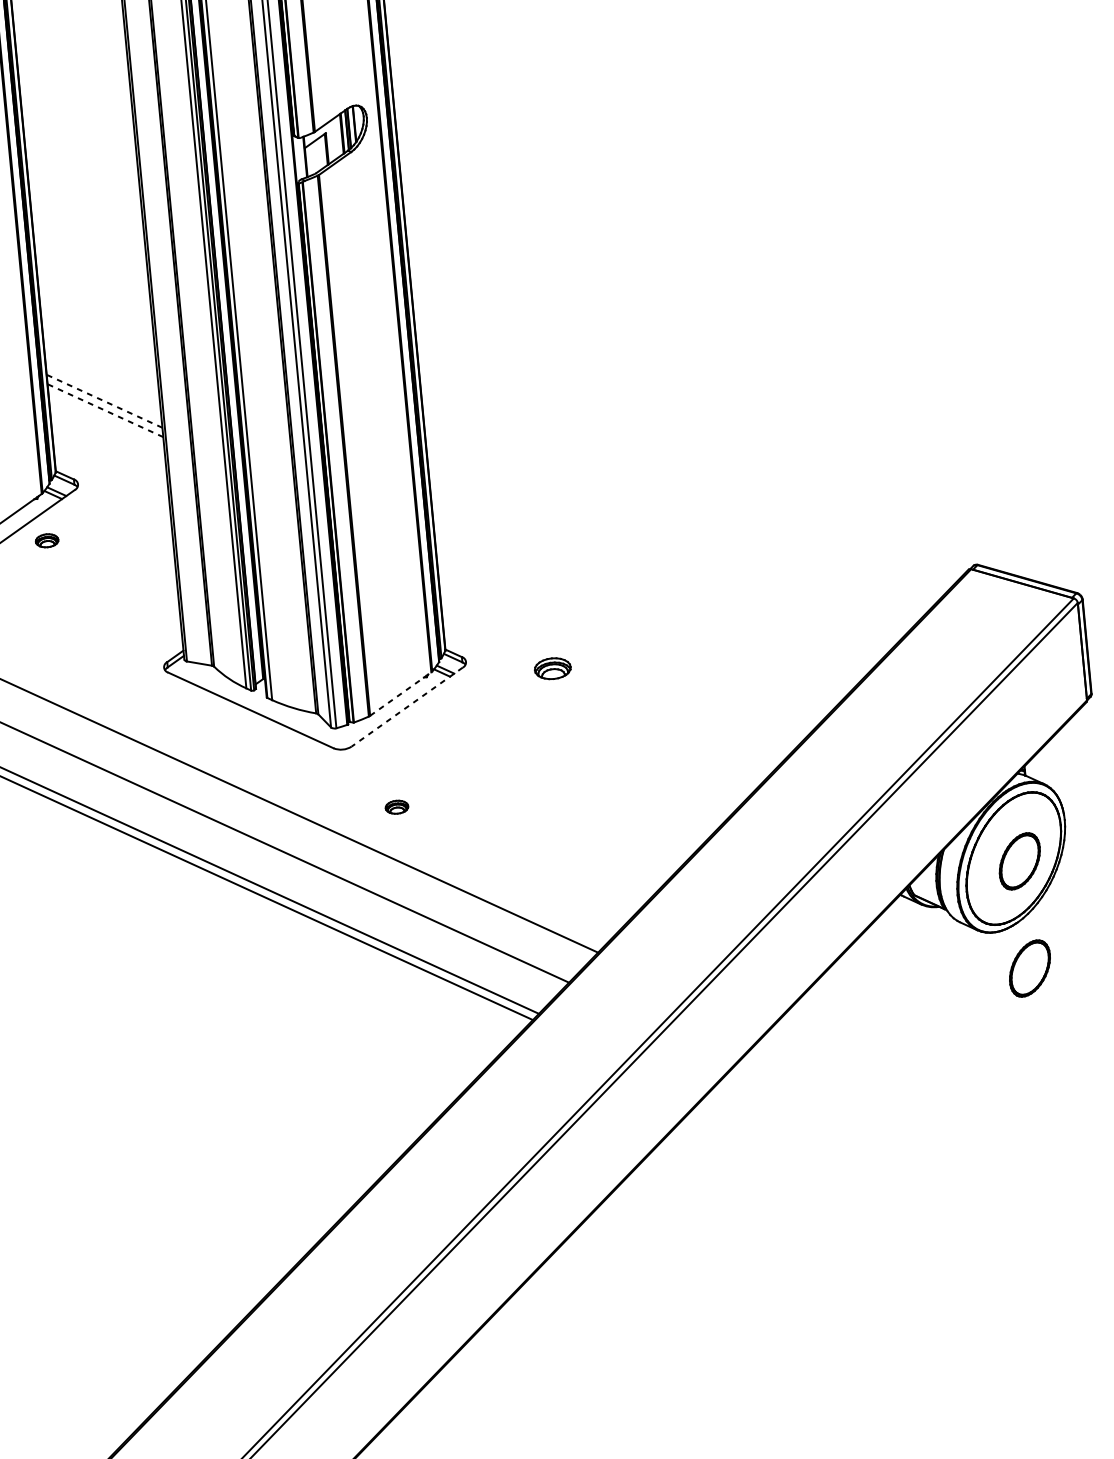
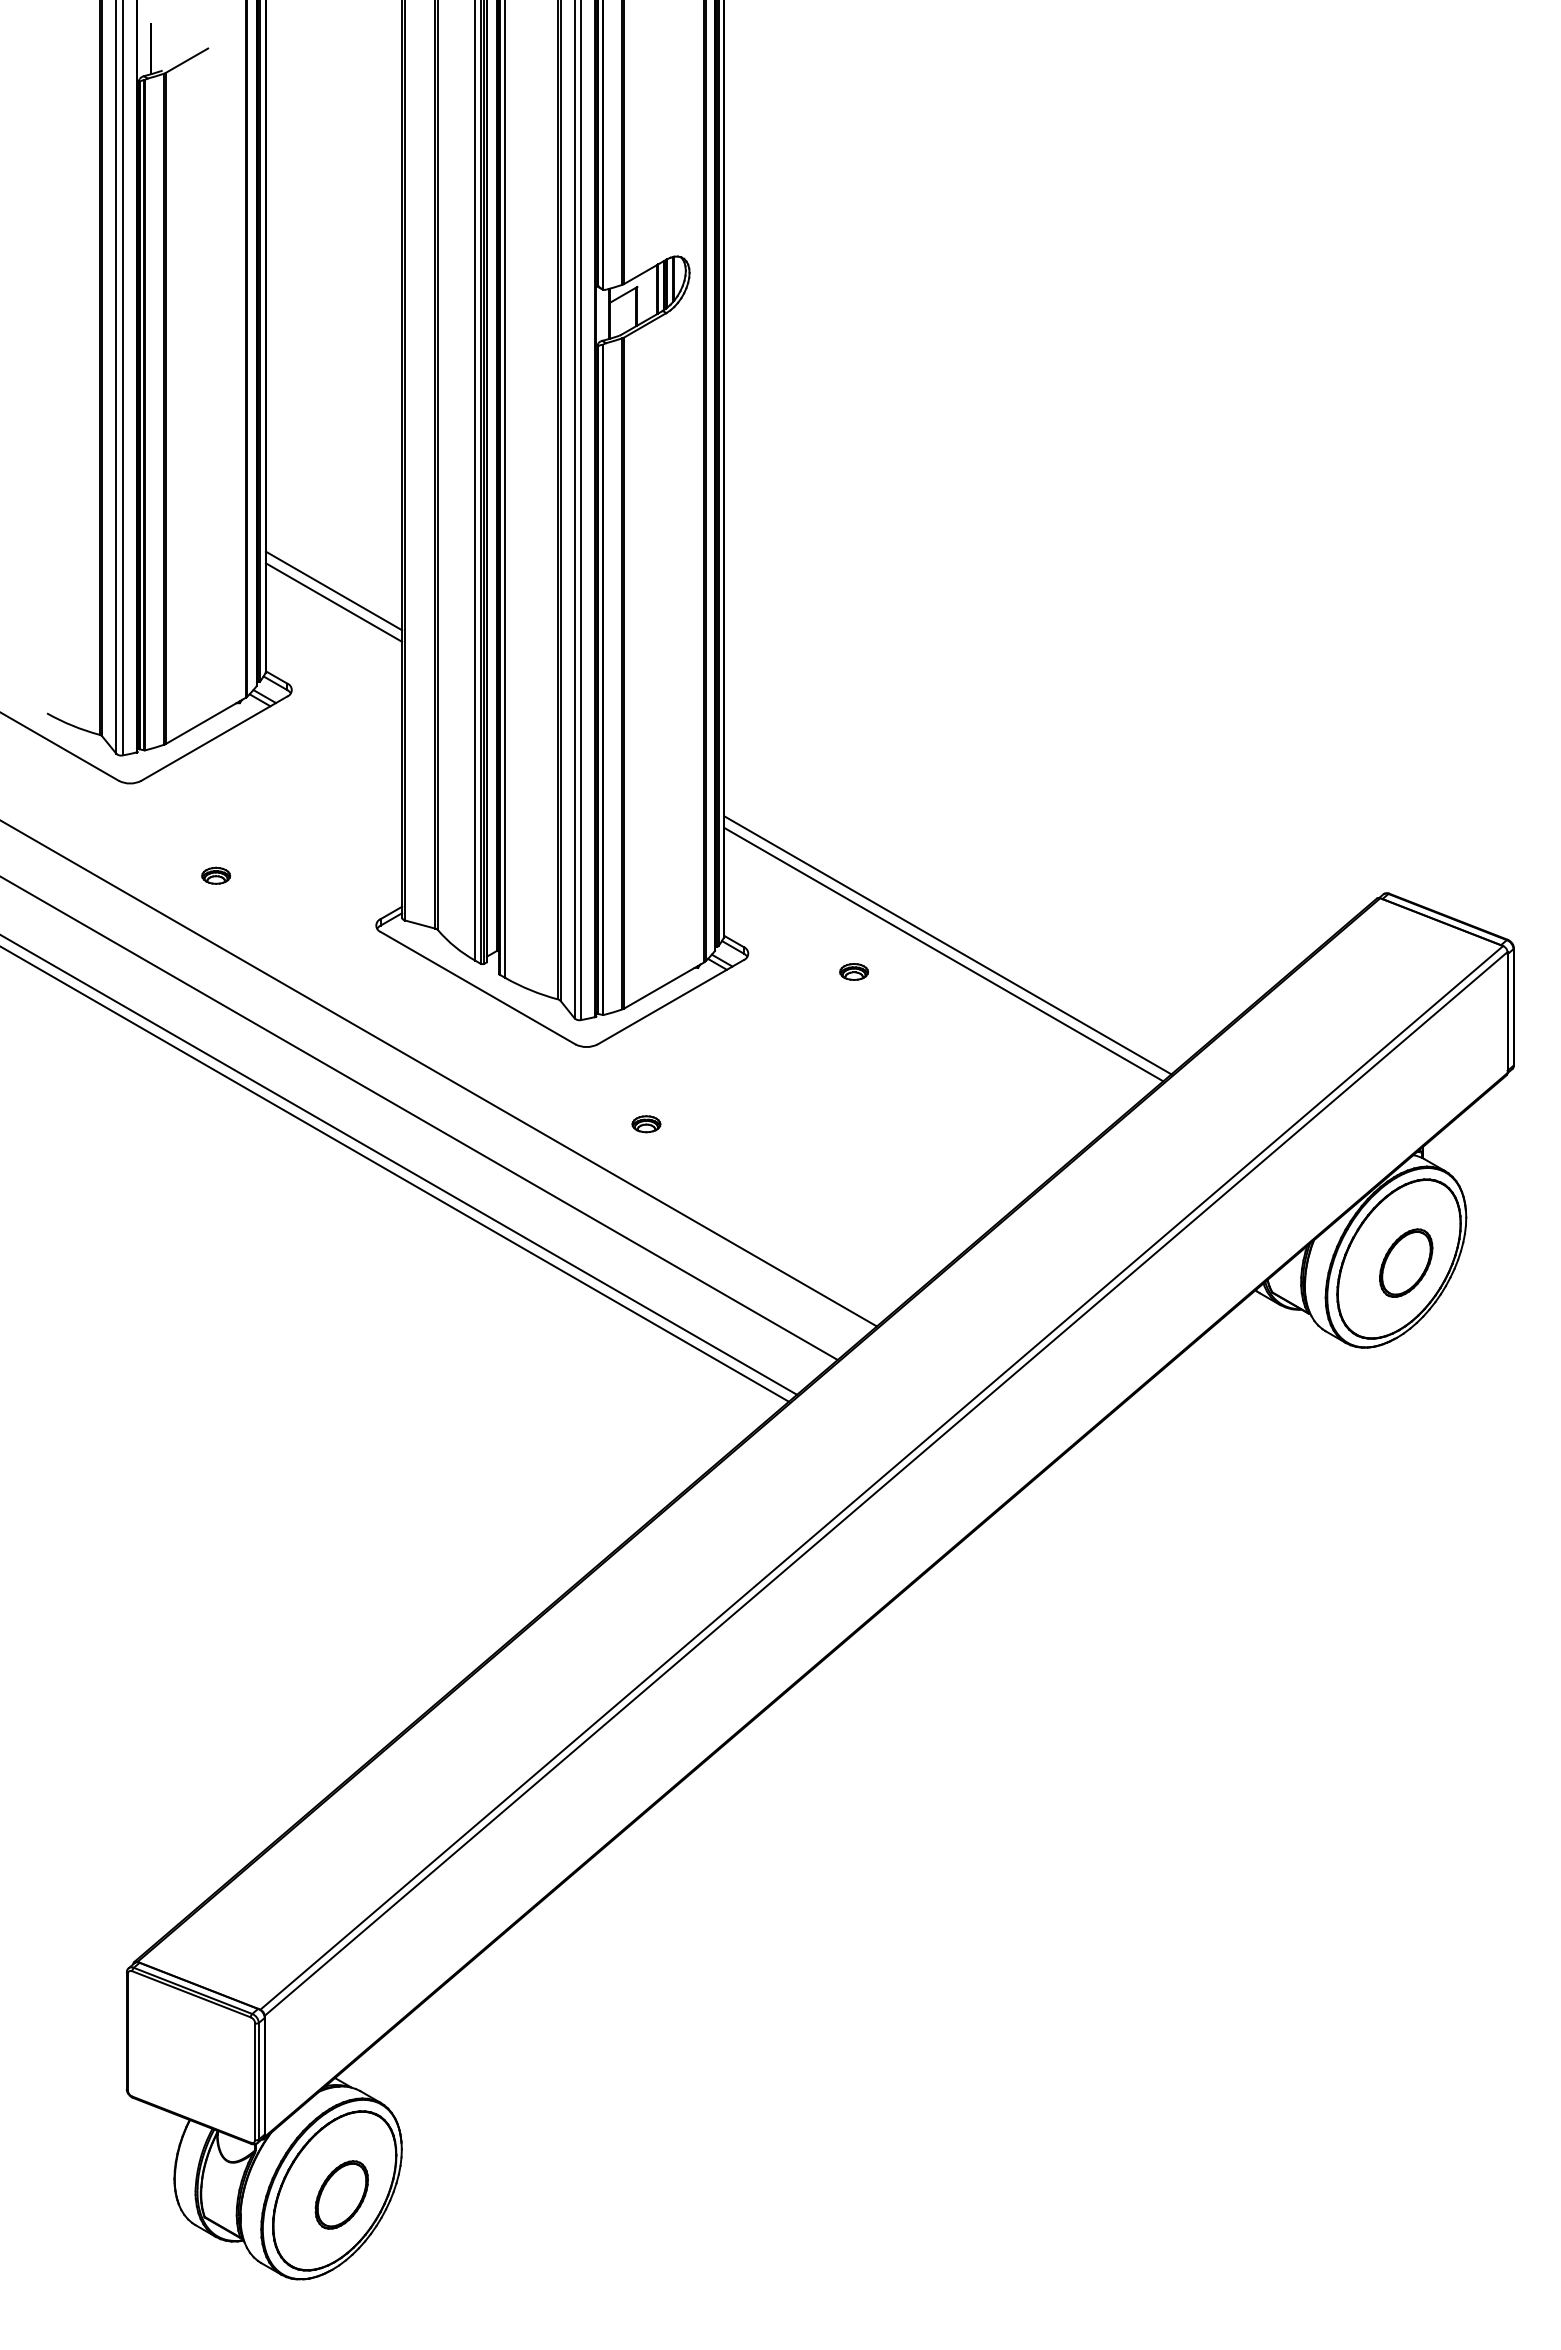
line: (104, 400) -> (334, 590), dashed -> solid
line: (105, 410) -> (334, 602), dashed -> solid
part: (47, 540) -> (216, 875), moved
line: (625, 640) -> (947, 945), added
line: (623, 647) -> (943, 954), added
part: (552, 668) -> (853, 971), size x0.62
line: (400, 694) -> (664, 985), dashed -> solid
line: (407, 707) -> (670, 1002), dashed -> solid
part: (1030, 967) -> (1406, 1395), removed

